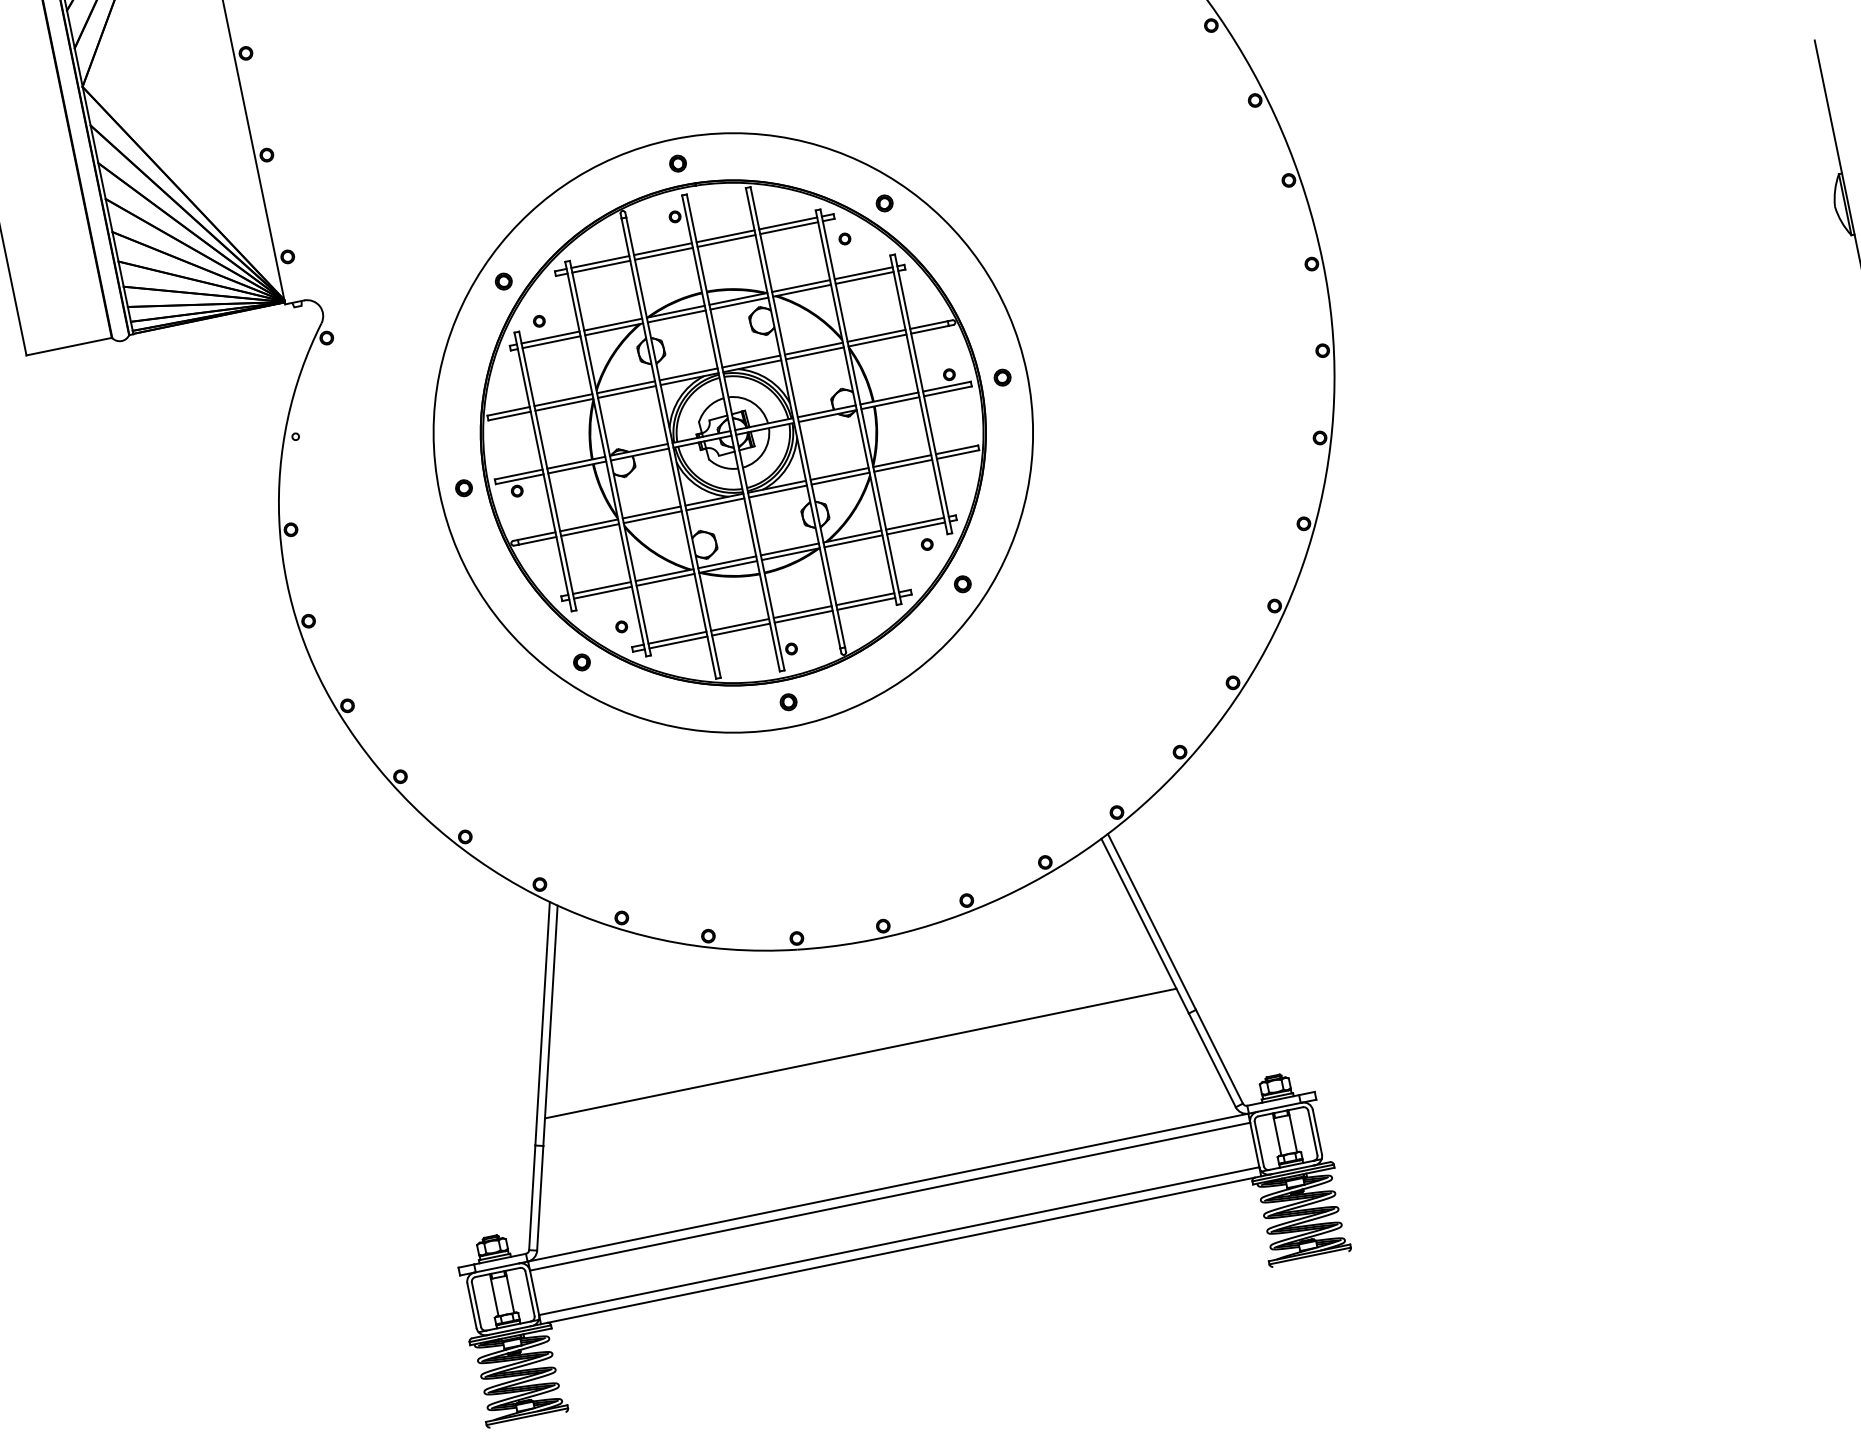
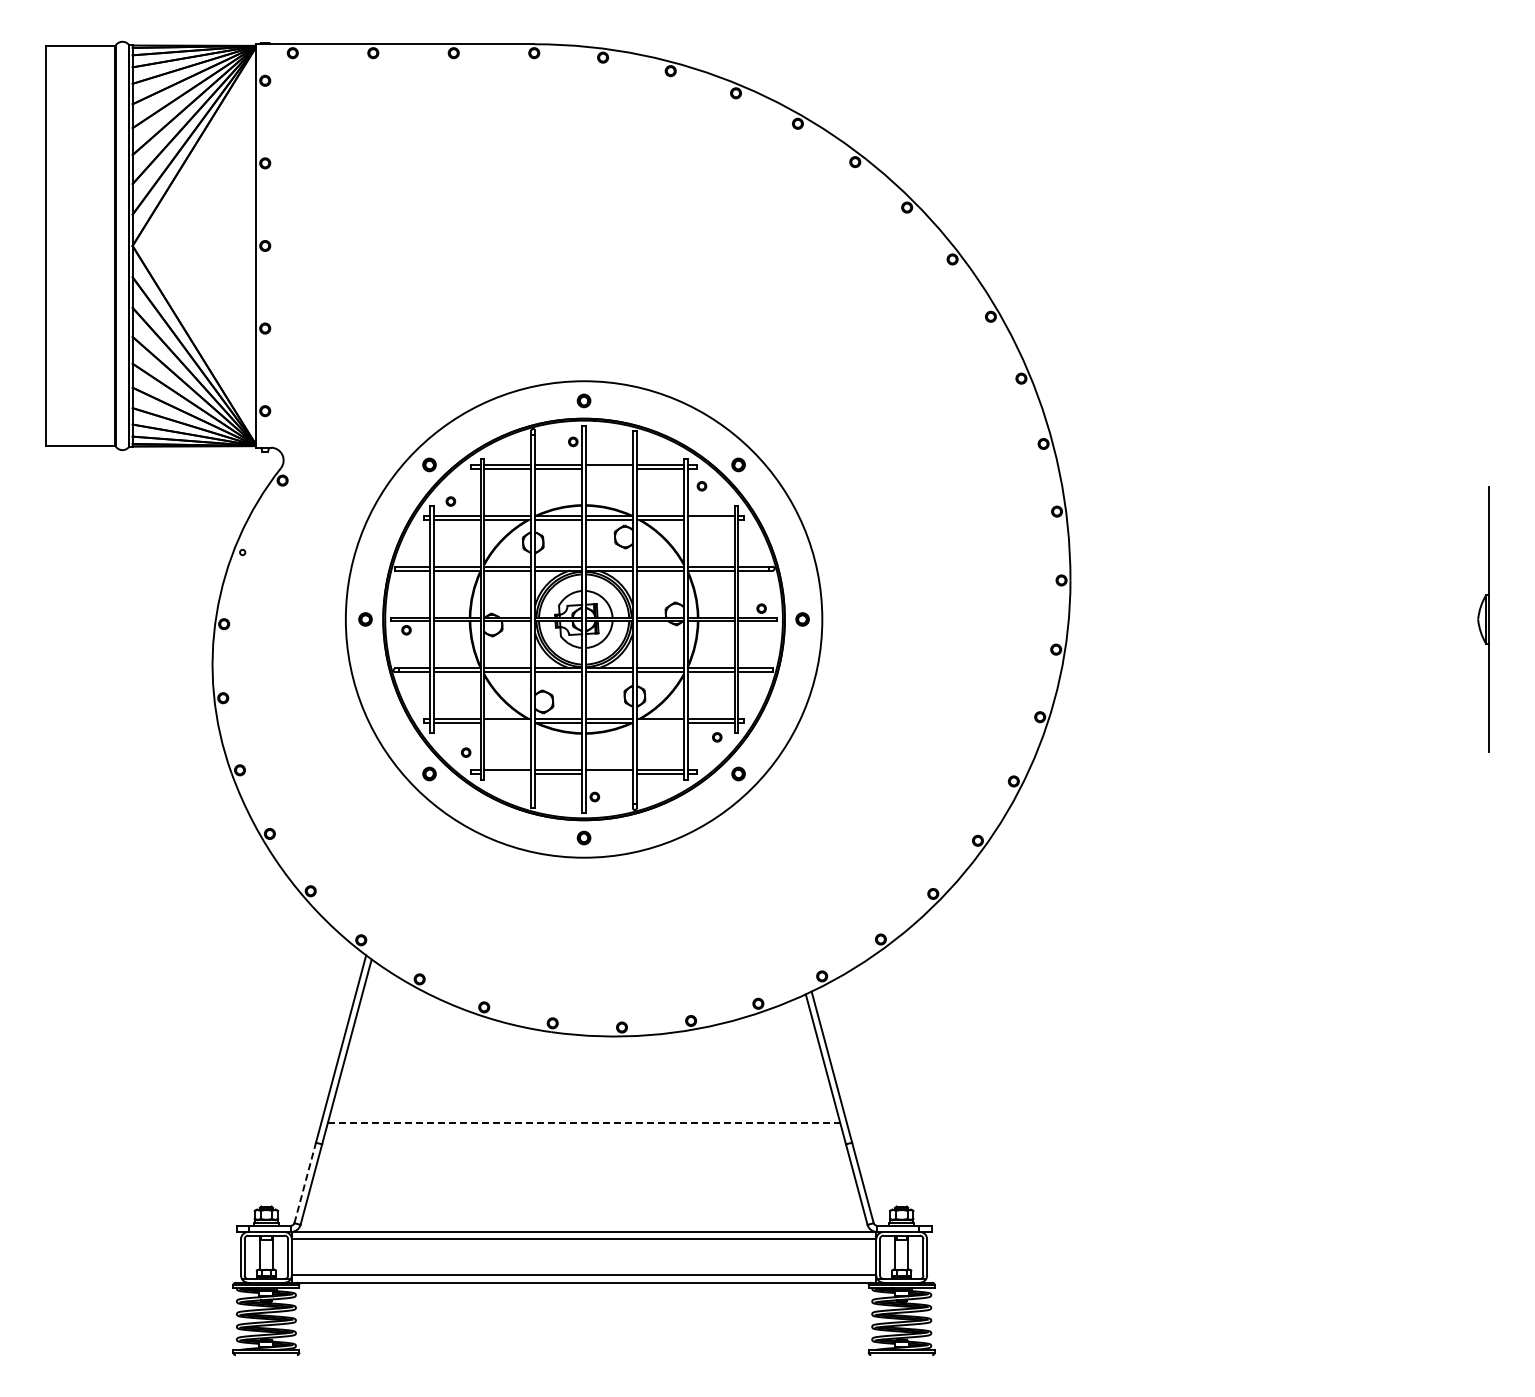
line: (726, 240) -> (609, 468), removed
line: (863, 277) -> (710, 519), removed
line: (852, 542) -> (659, 723), removed
line: (665, 580) -> (507, 723), removed
line: (803, 616) -> (609, 773), removed
line: (677, 642) -> (507, 773), removed
line: (861, 1053) -> (584, 1123), solid -> dashed
line: (532, 1197) -> (305, 1182), solid -> dashed

